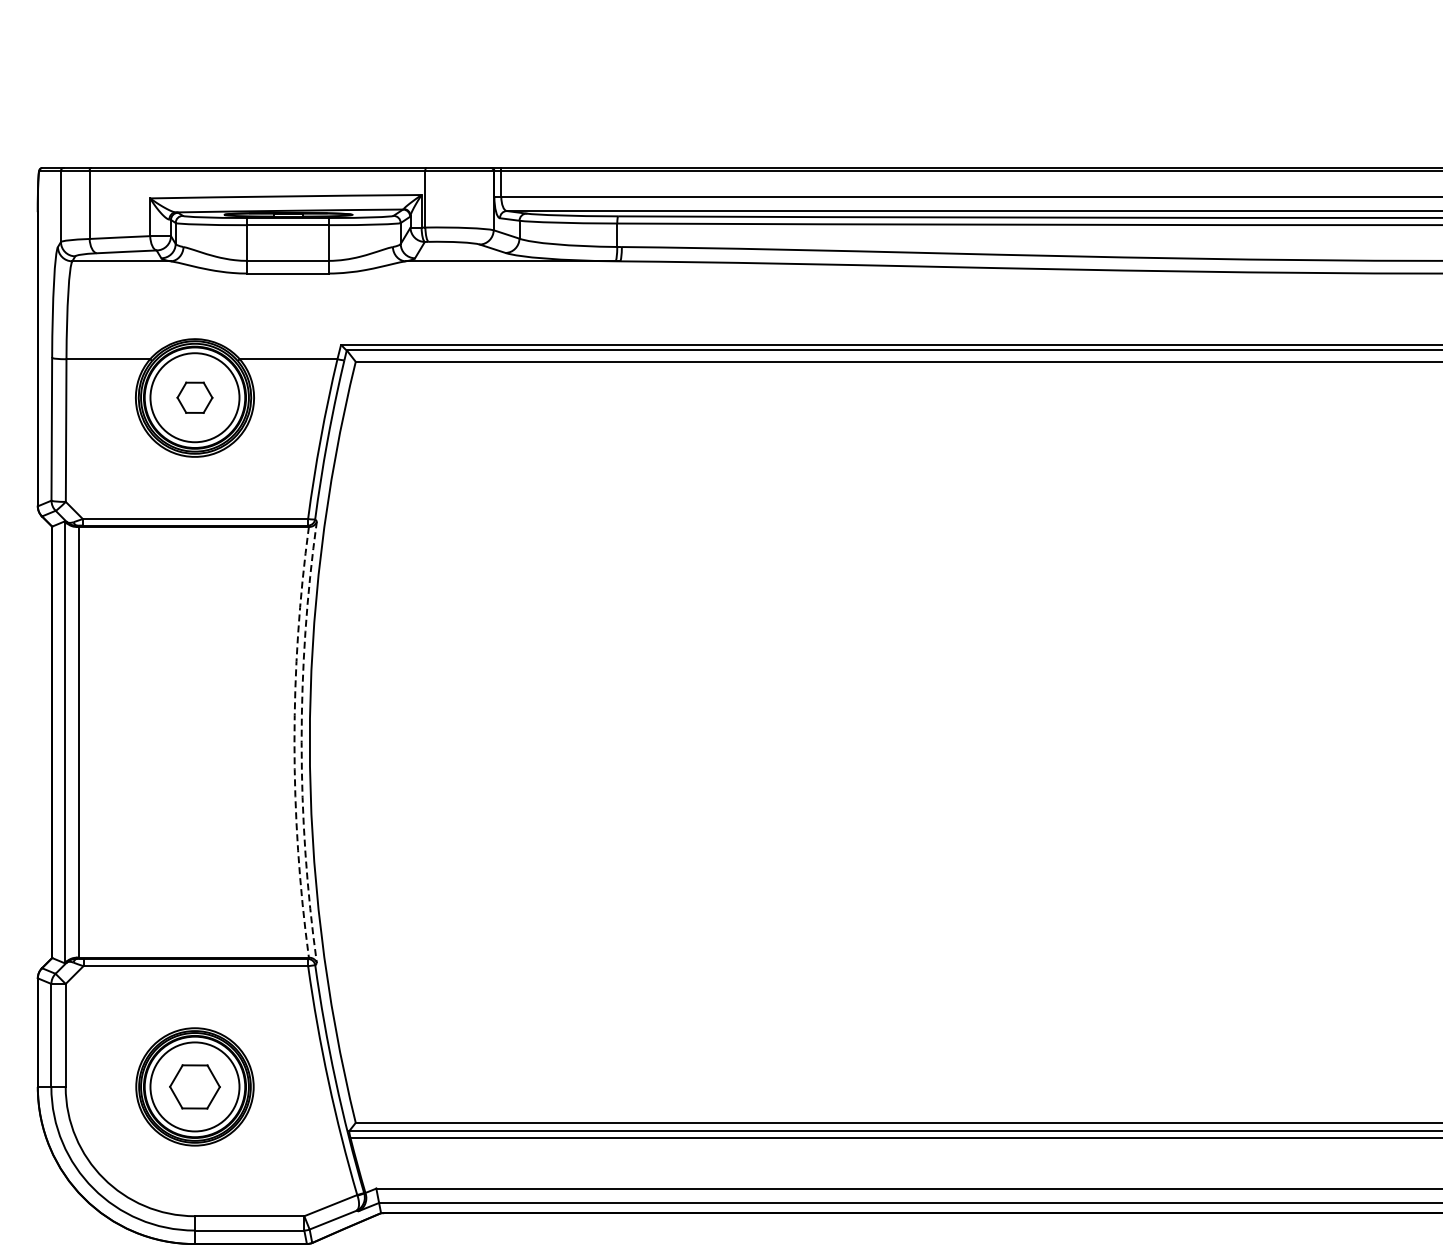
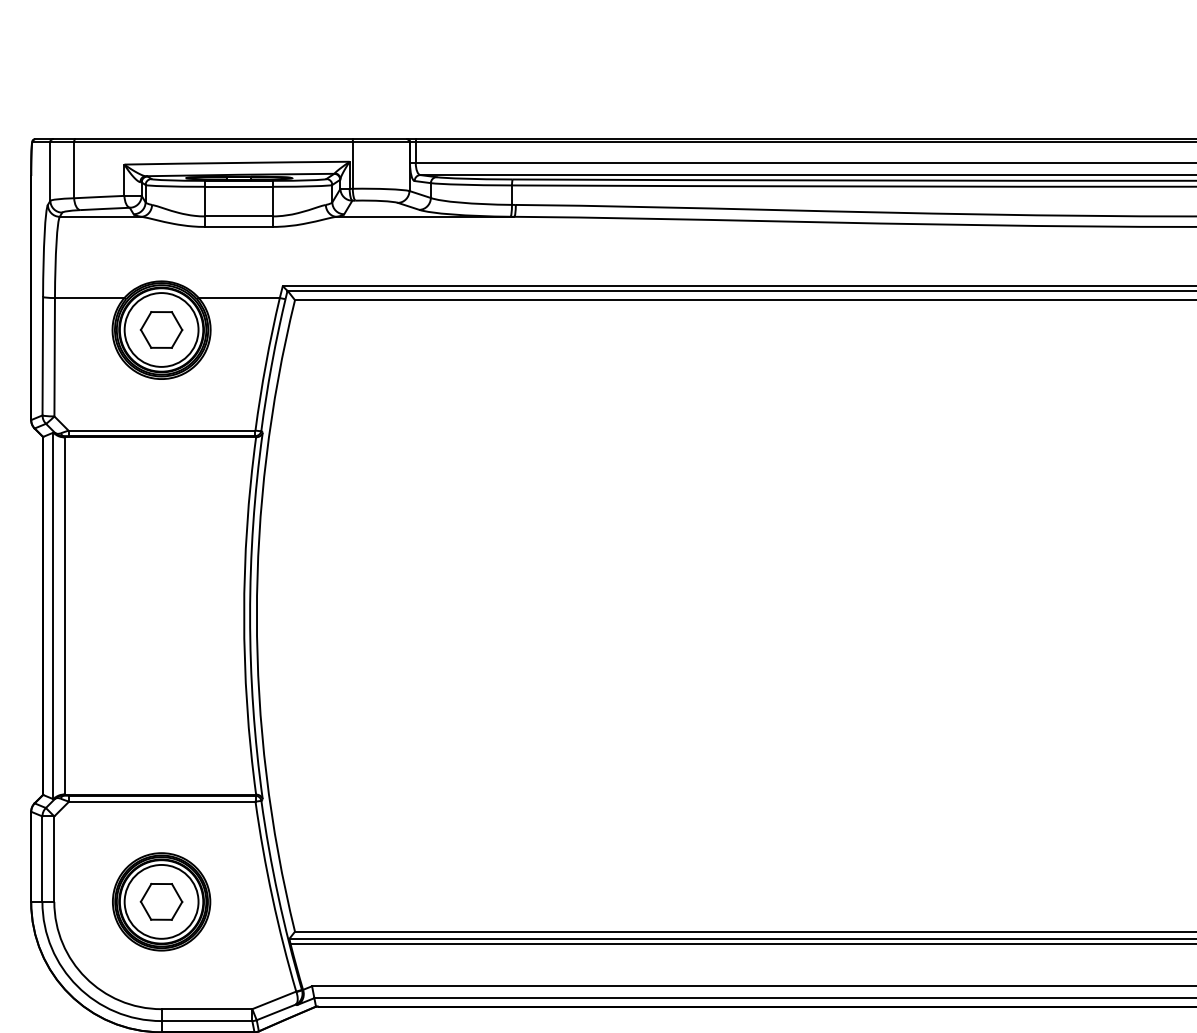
part: (194, 397) -> (161, 329), size x1.43
arc: (294, 742) -> (244, 616), dashed -> solid
arc: (301, 742) -> (249, 616), dashed -> solid

